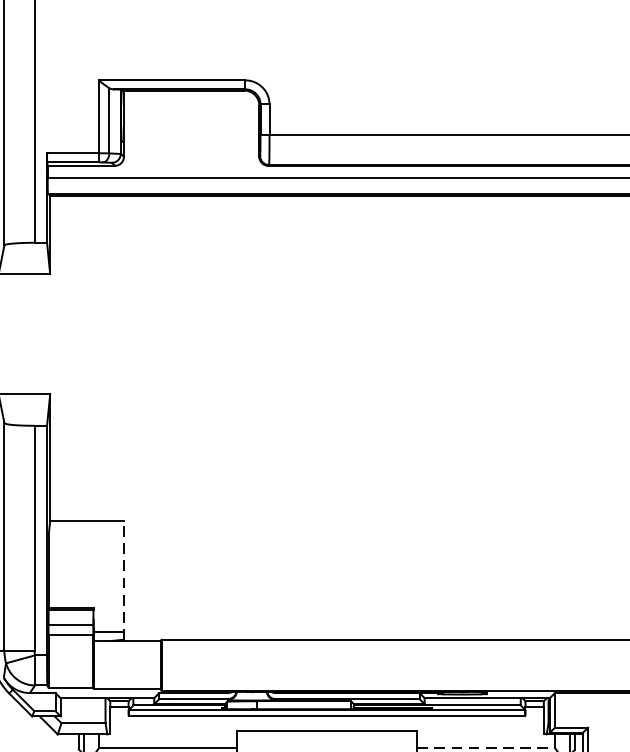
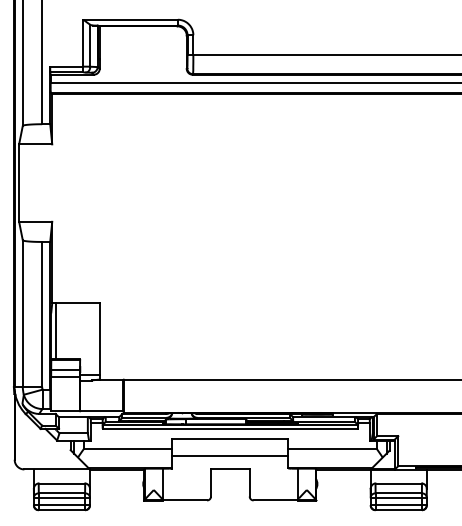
line: (56, 564) -> (56, 331), added
line: (123, 578) -> (99, 340), dashed -> solid
line: (487, 746) -> (333, 448), dashed -> solid

